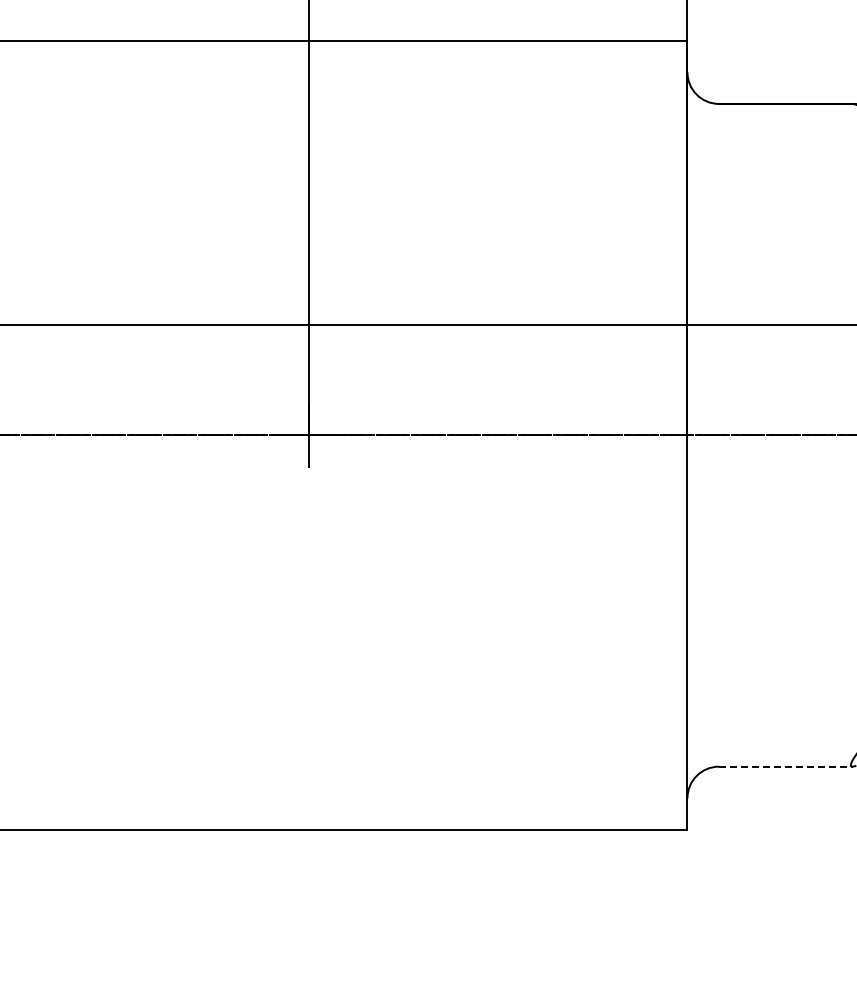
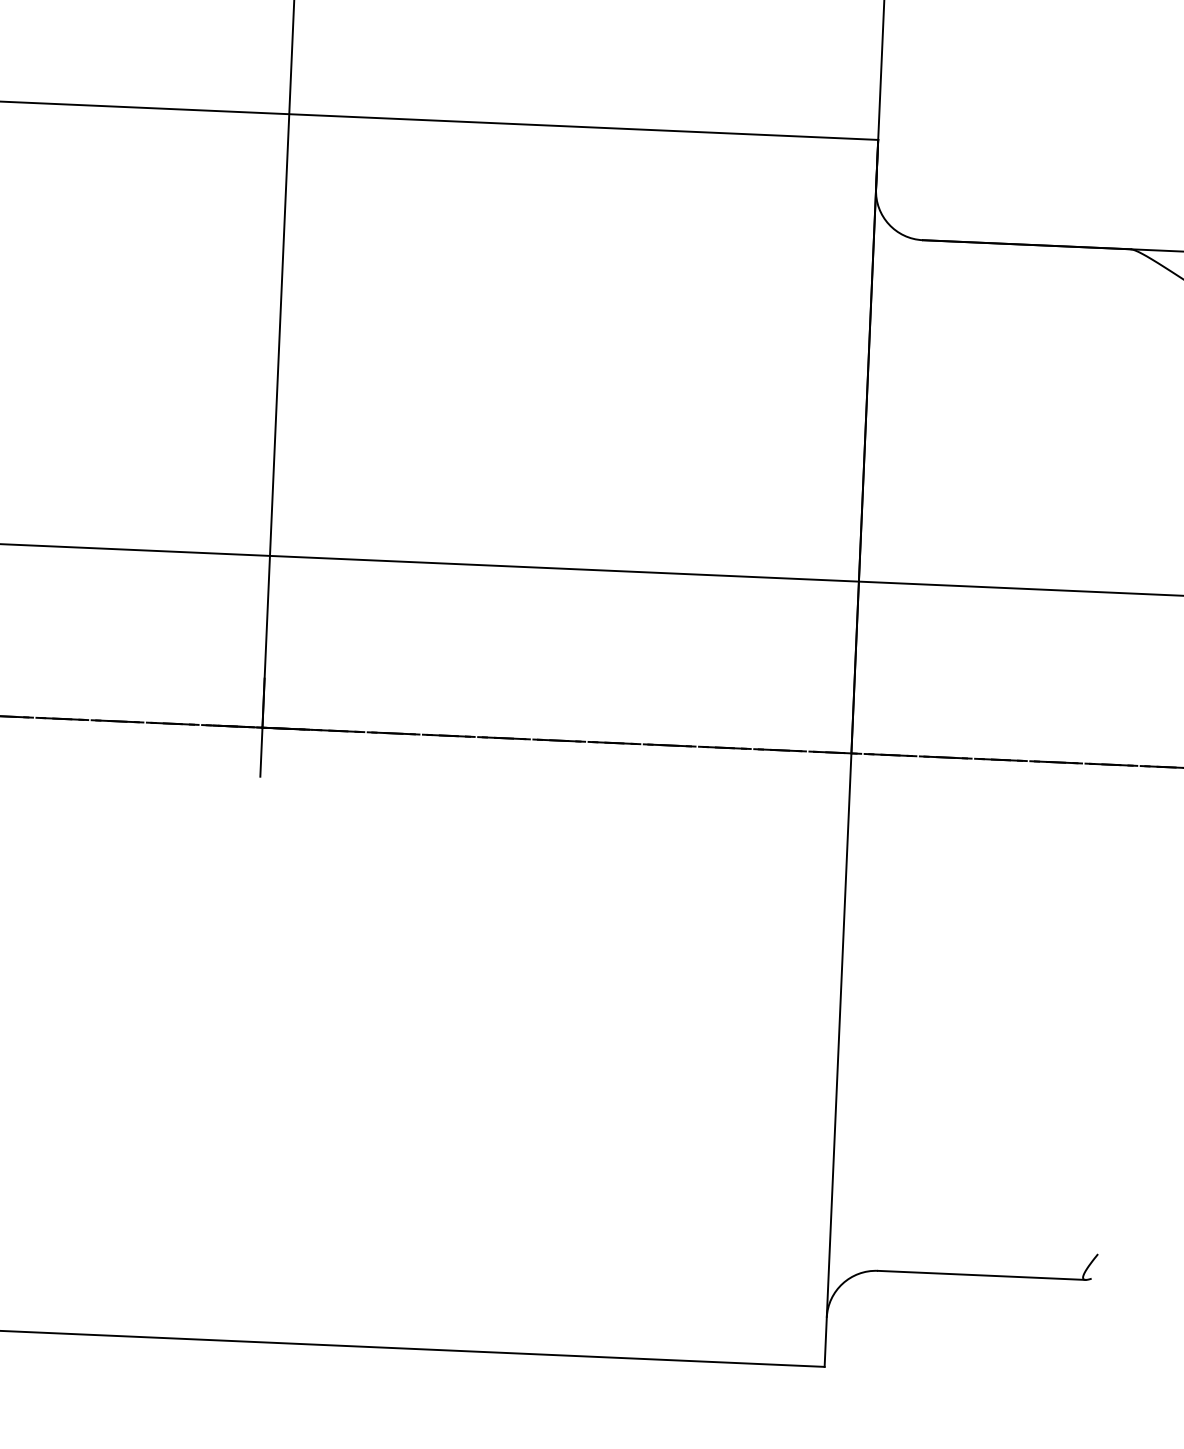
line: (785, 766) -> (981, 1275), dashed -> solid

